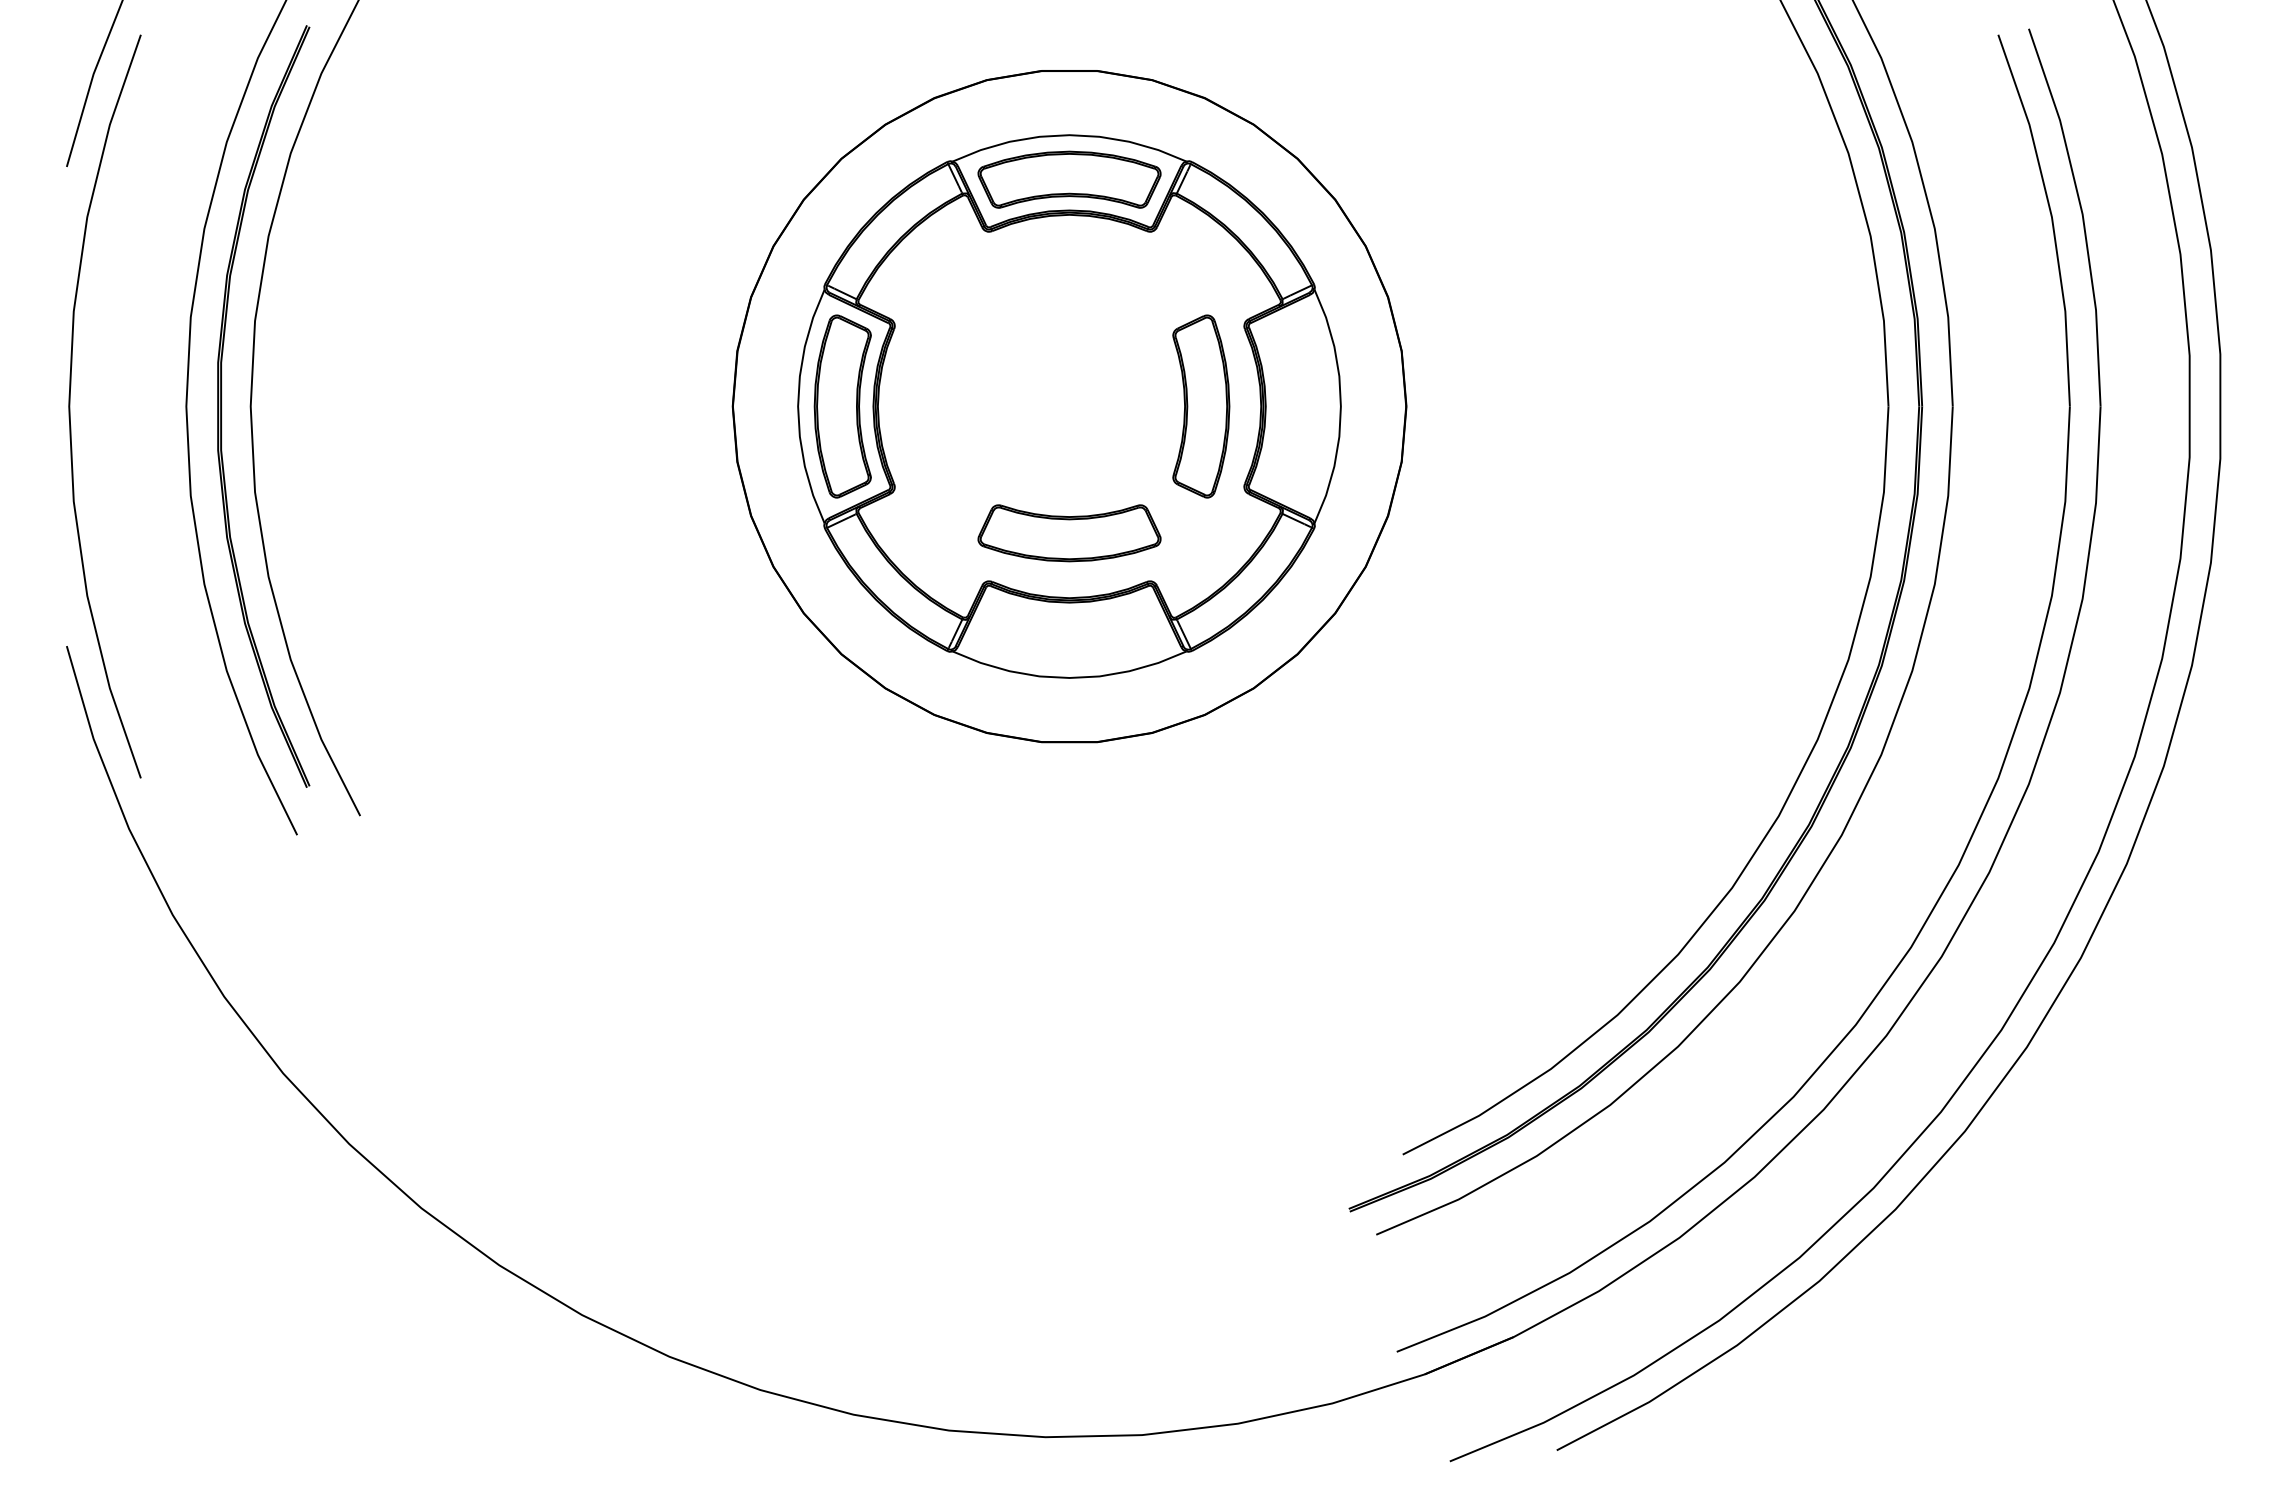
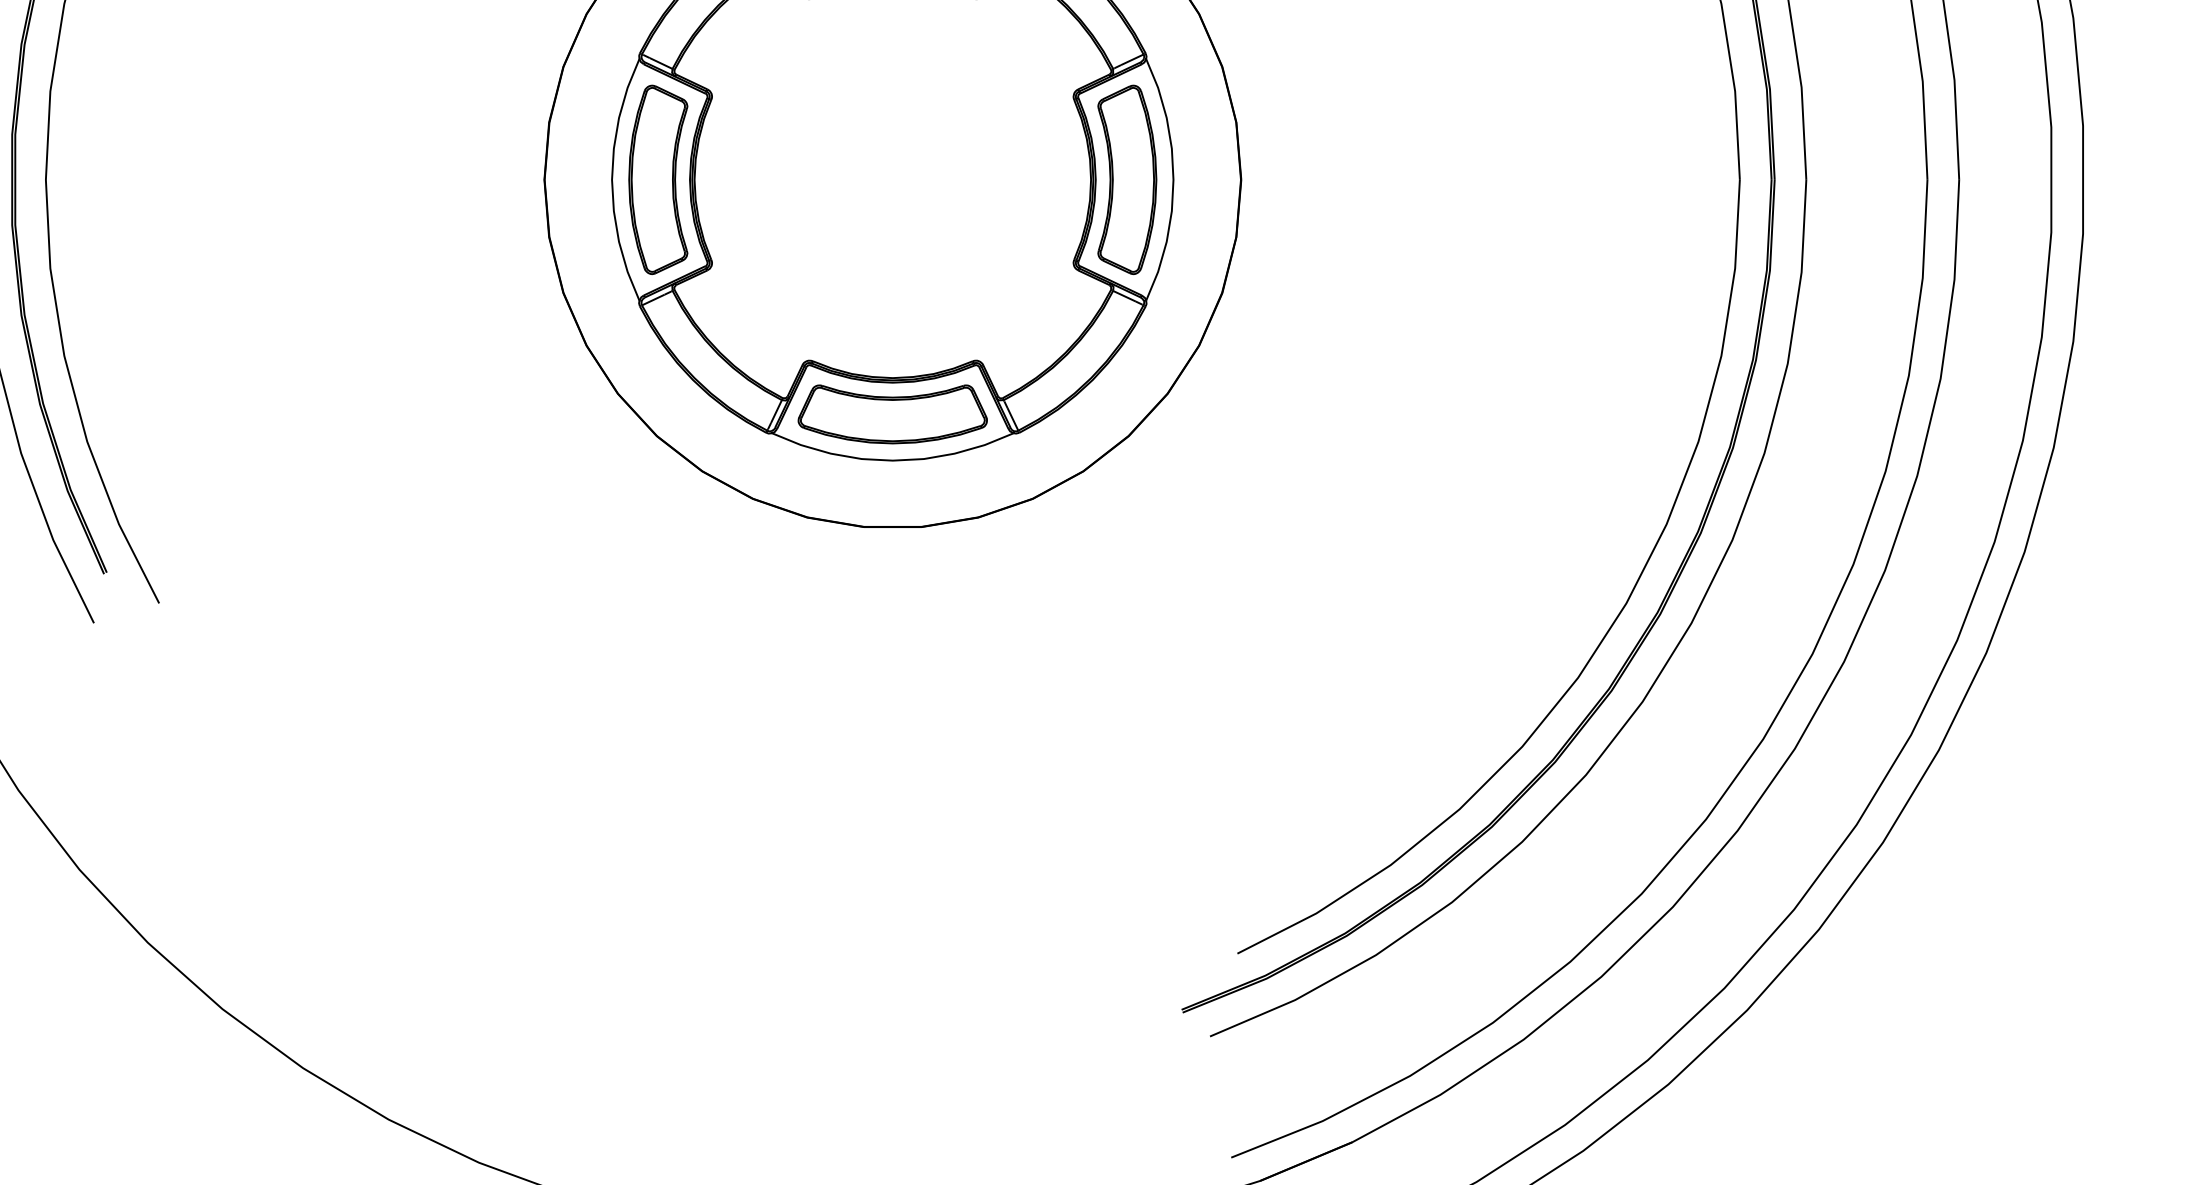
part: (1201, 406) -> (1127, 179), moved
part: (1069, 533) -> (892, 414), moved

